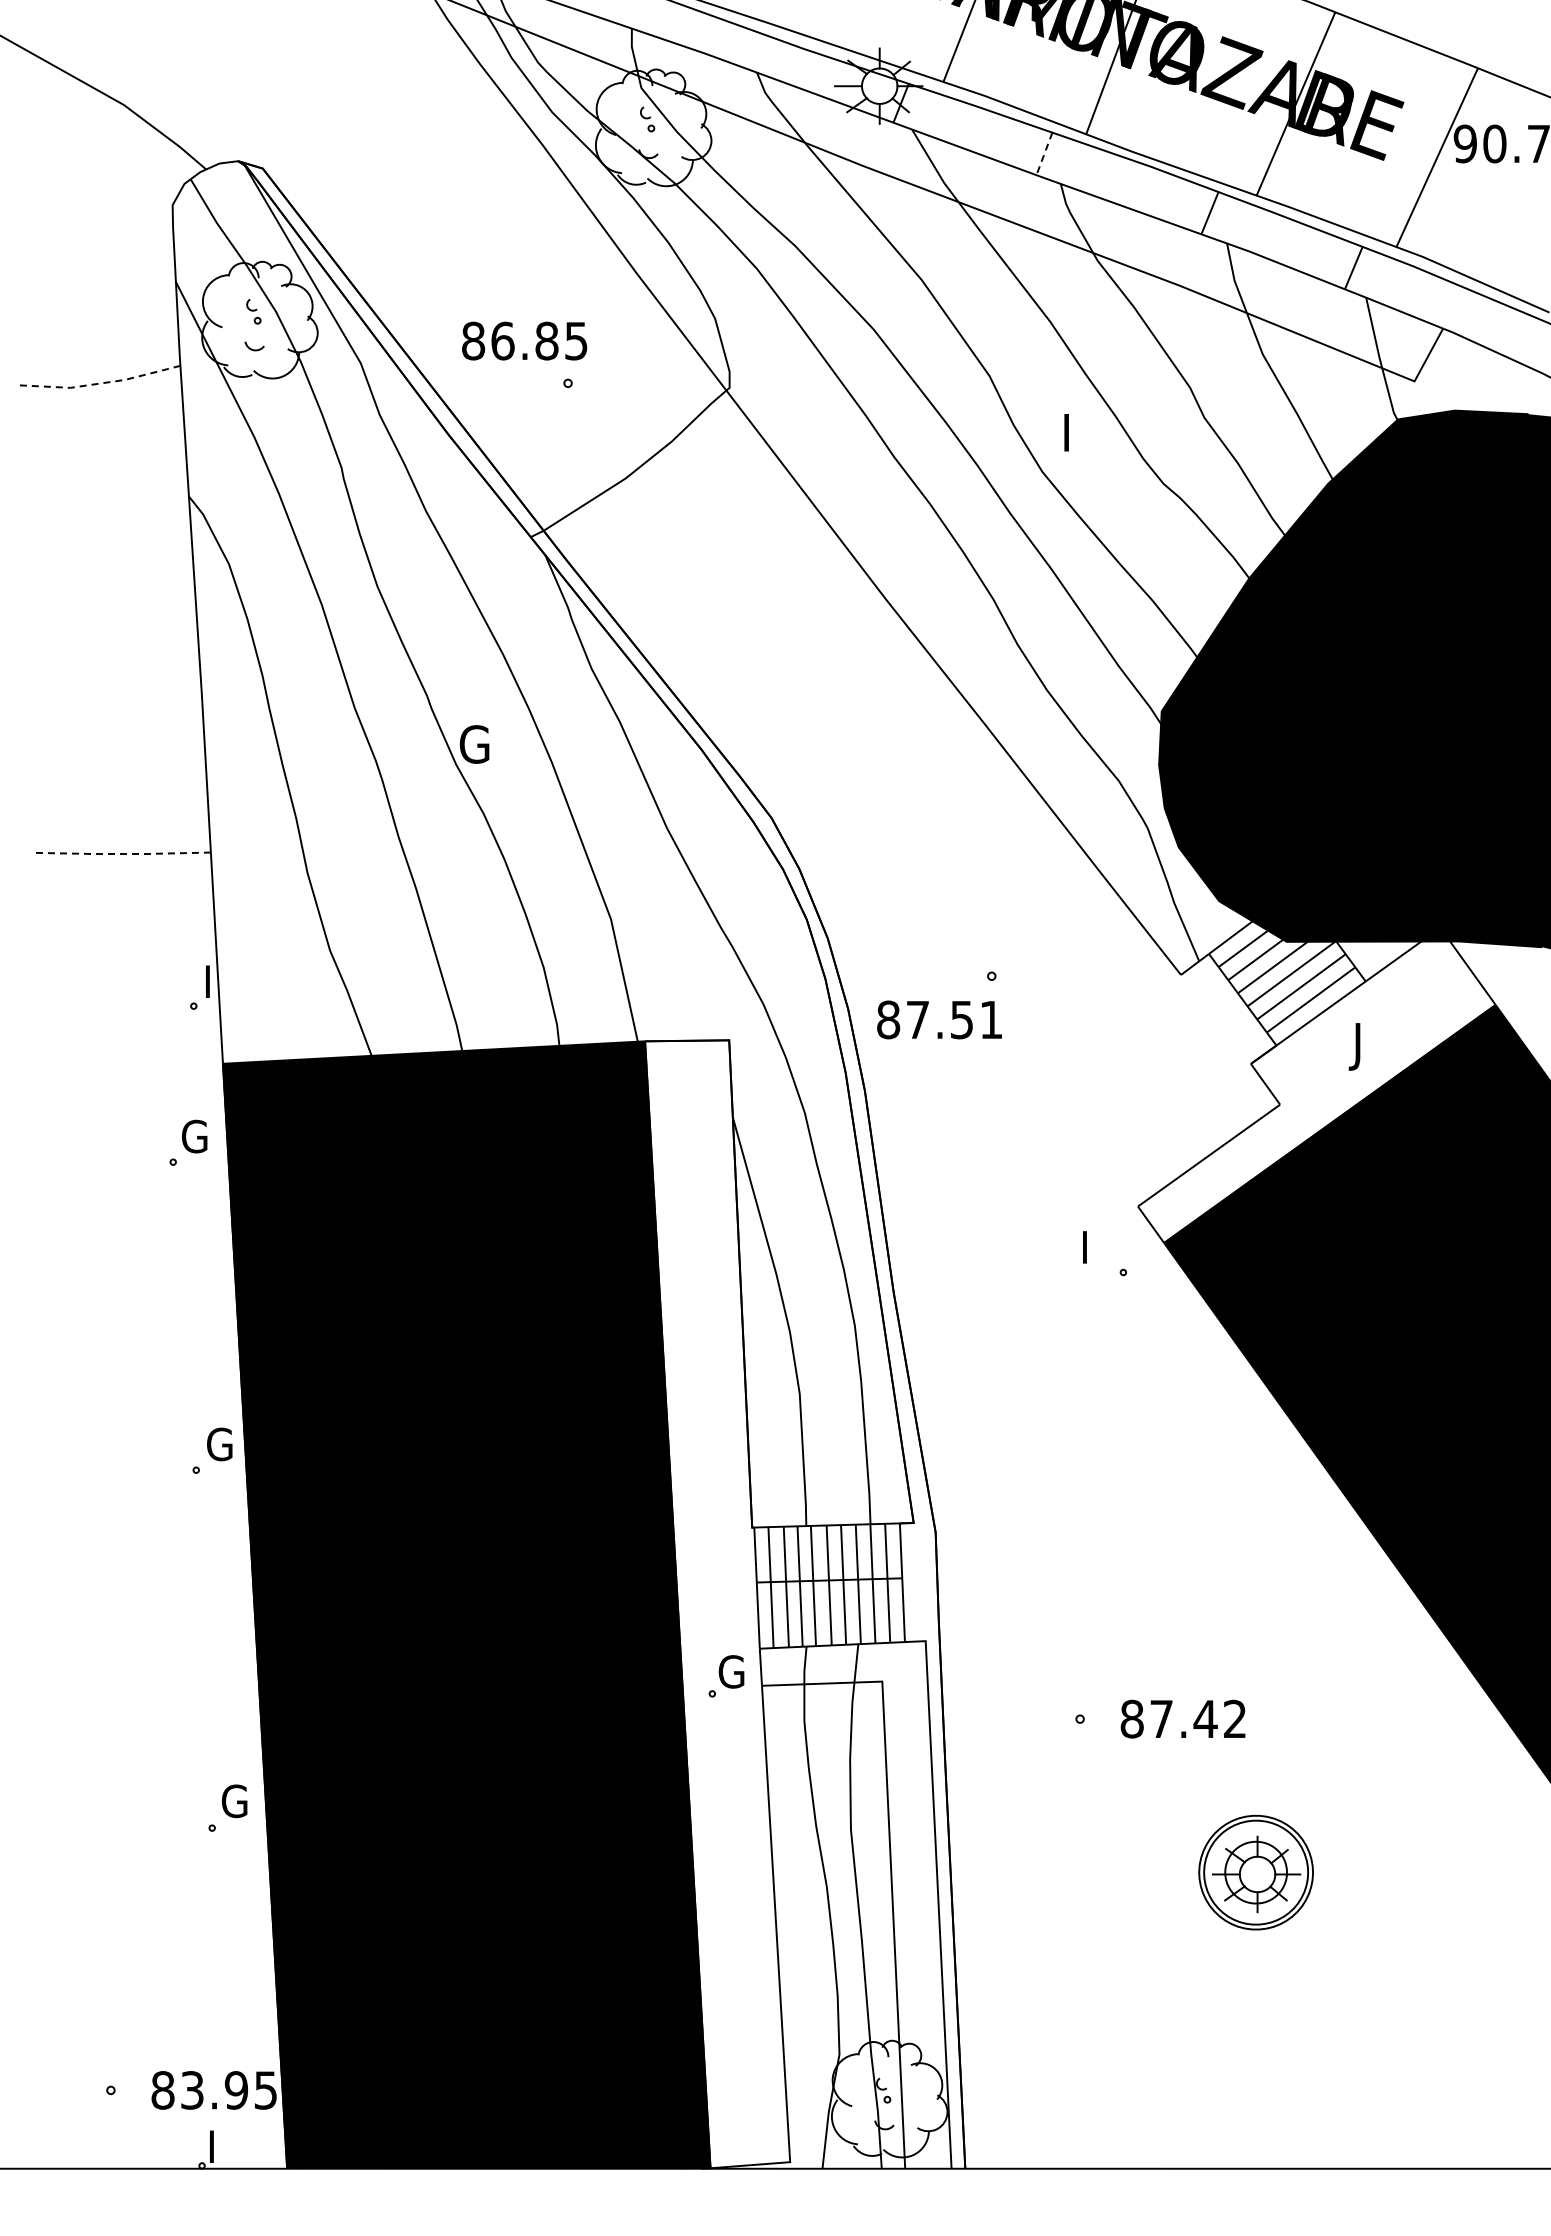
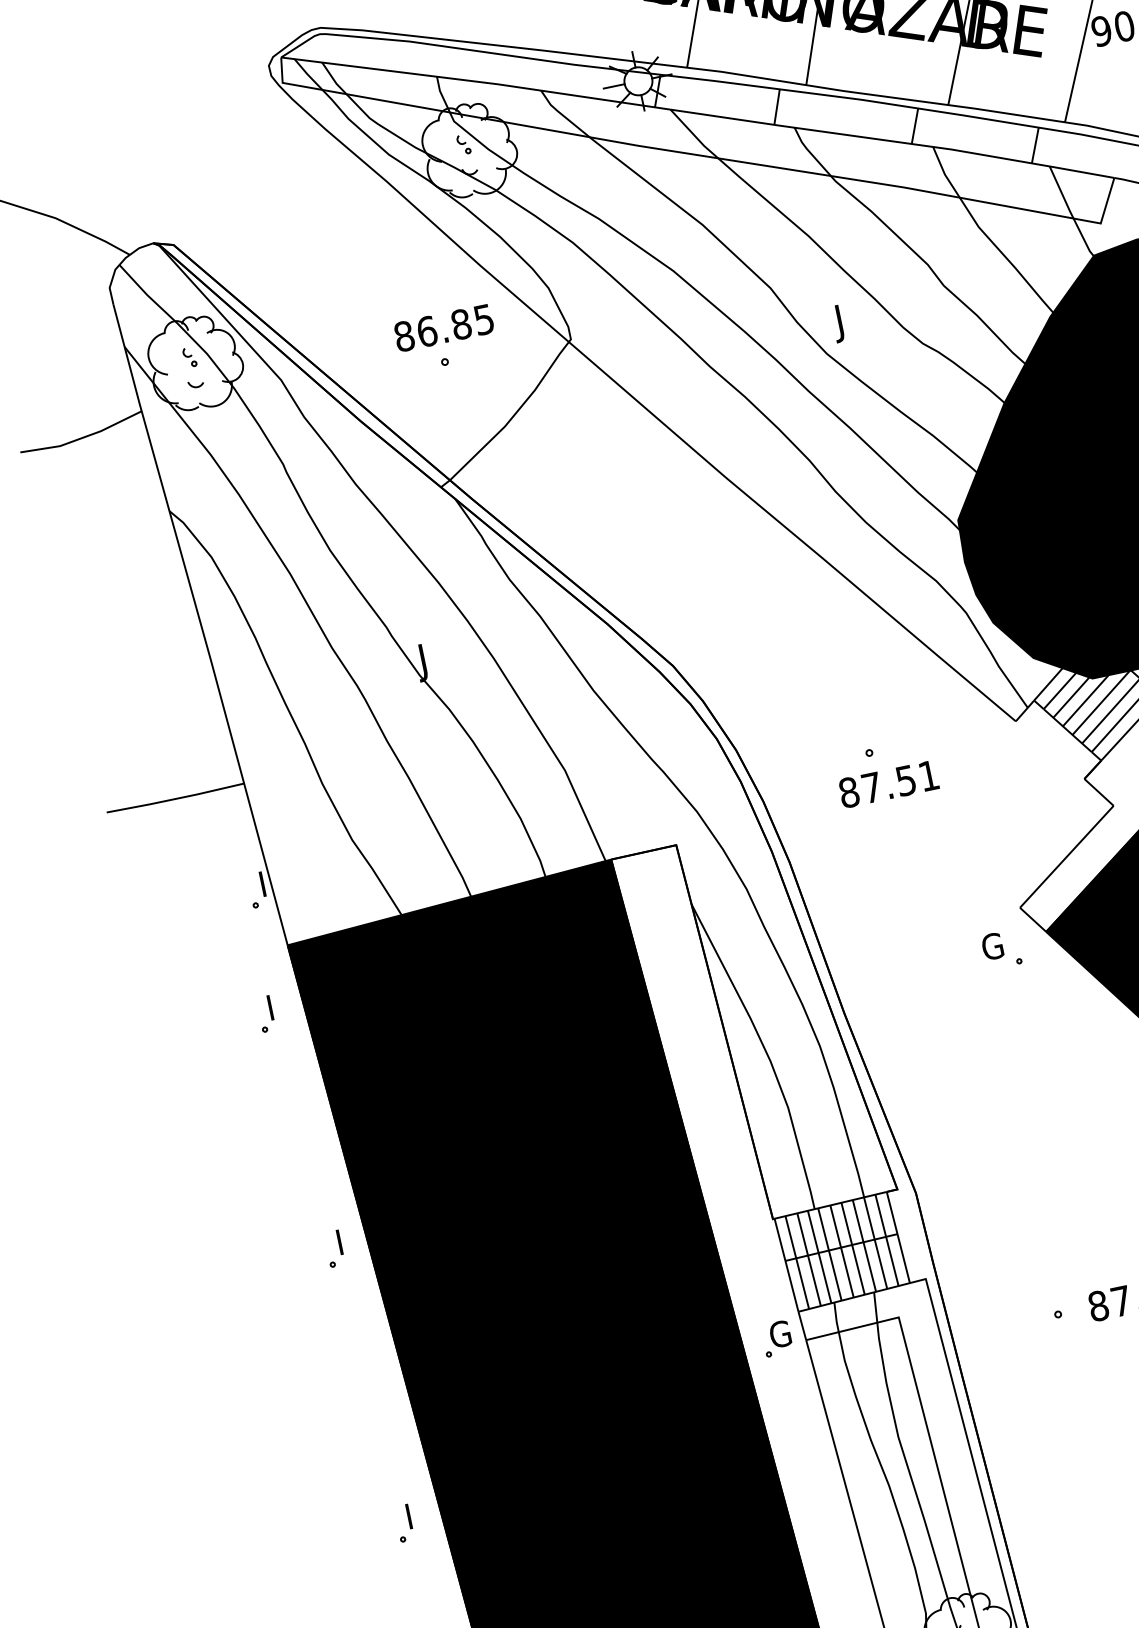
line: (1044, 153) -> (777, 106), dashed -> solid
text: (524, 340) -> (443, 327), moved
line: (101, 383) -> (83, 437), dashed -> solid
text: (1062, 456) -> (840, 338), I -> J
text: (471, 749) -> (429, 661), G -> J
line: (121, 853) -> (175, 798), dashed -> solid
text: (939, 1019) -> (888, 783), moved
text: (194, 1136) -> (277, 1006), G -> I
text: (1093, 1247) -> (992, 946), I -> G
text: (219, 1444) -> (346, 1240), G -> I
text: (234, 1801) -> (416, 1515), G -> I

